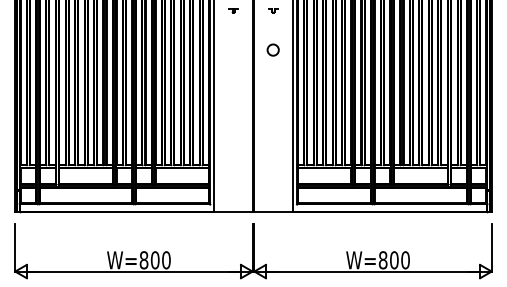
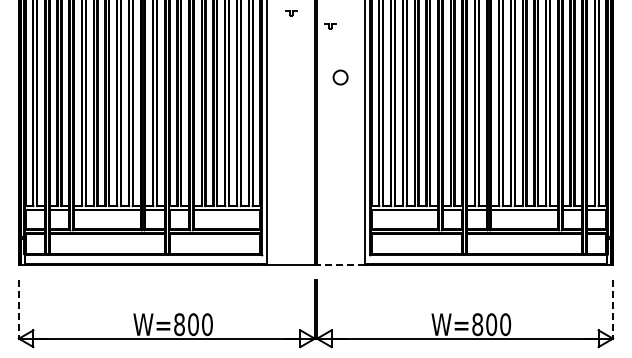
part: (273, 10) -> (330, 26), moved
circle: (273, 50) -> (340, 77), moved
line: (273, 212) -> (340, 264), solid -> dashed
line: (14, 248) -> (18, 309), solid -> dashed
line: (492, 248) -> (613, 309), solid -> dashed

